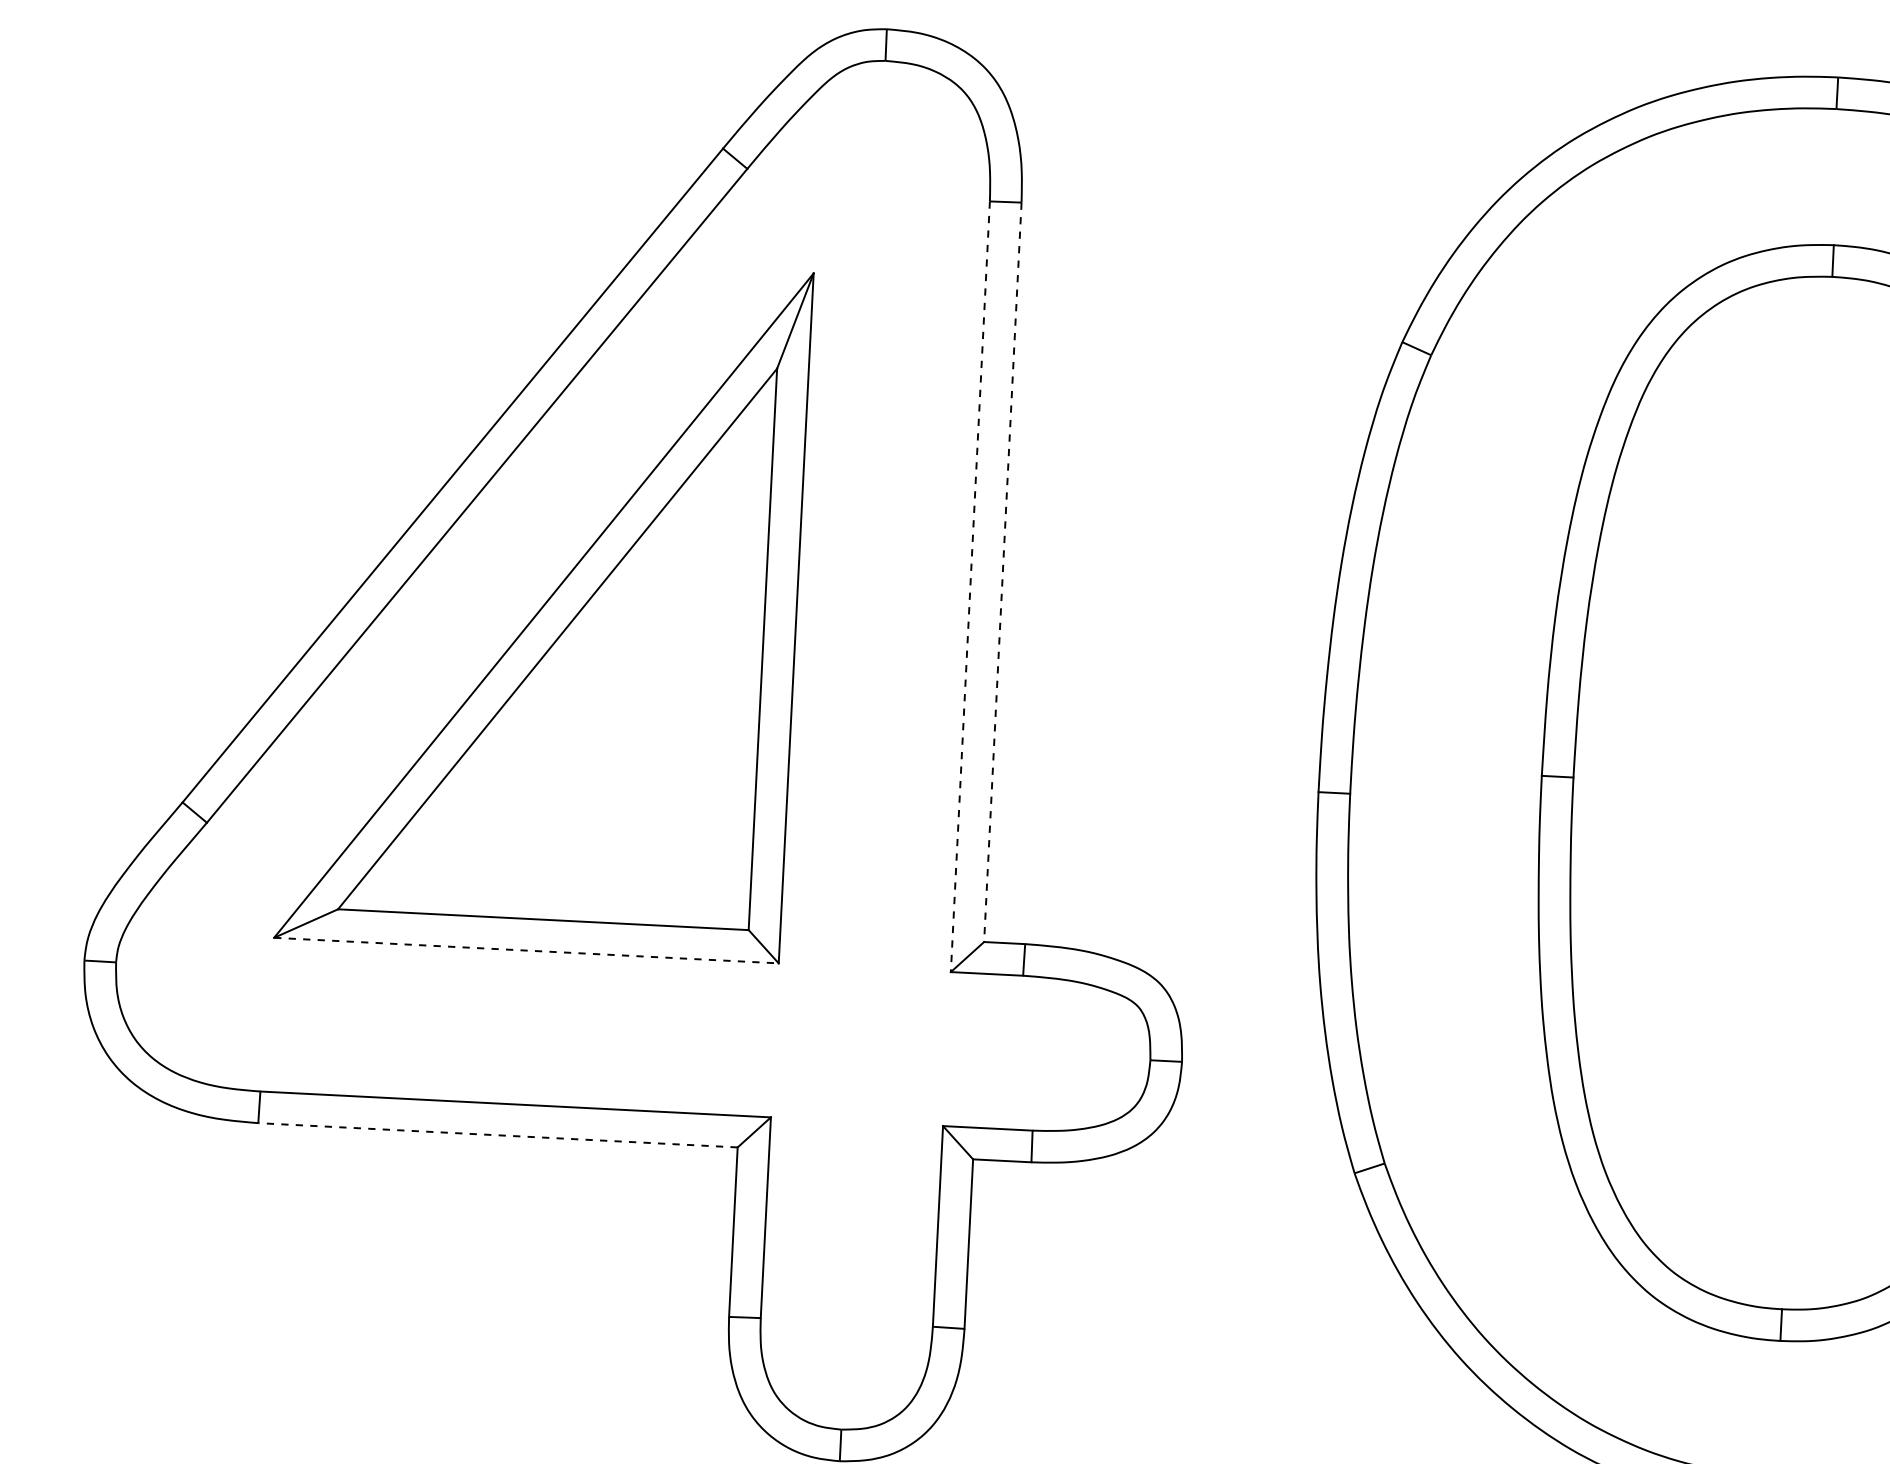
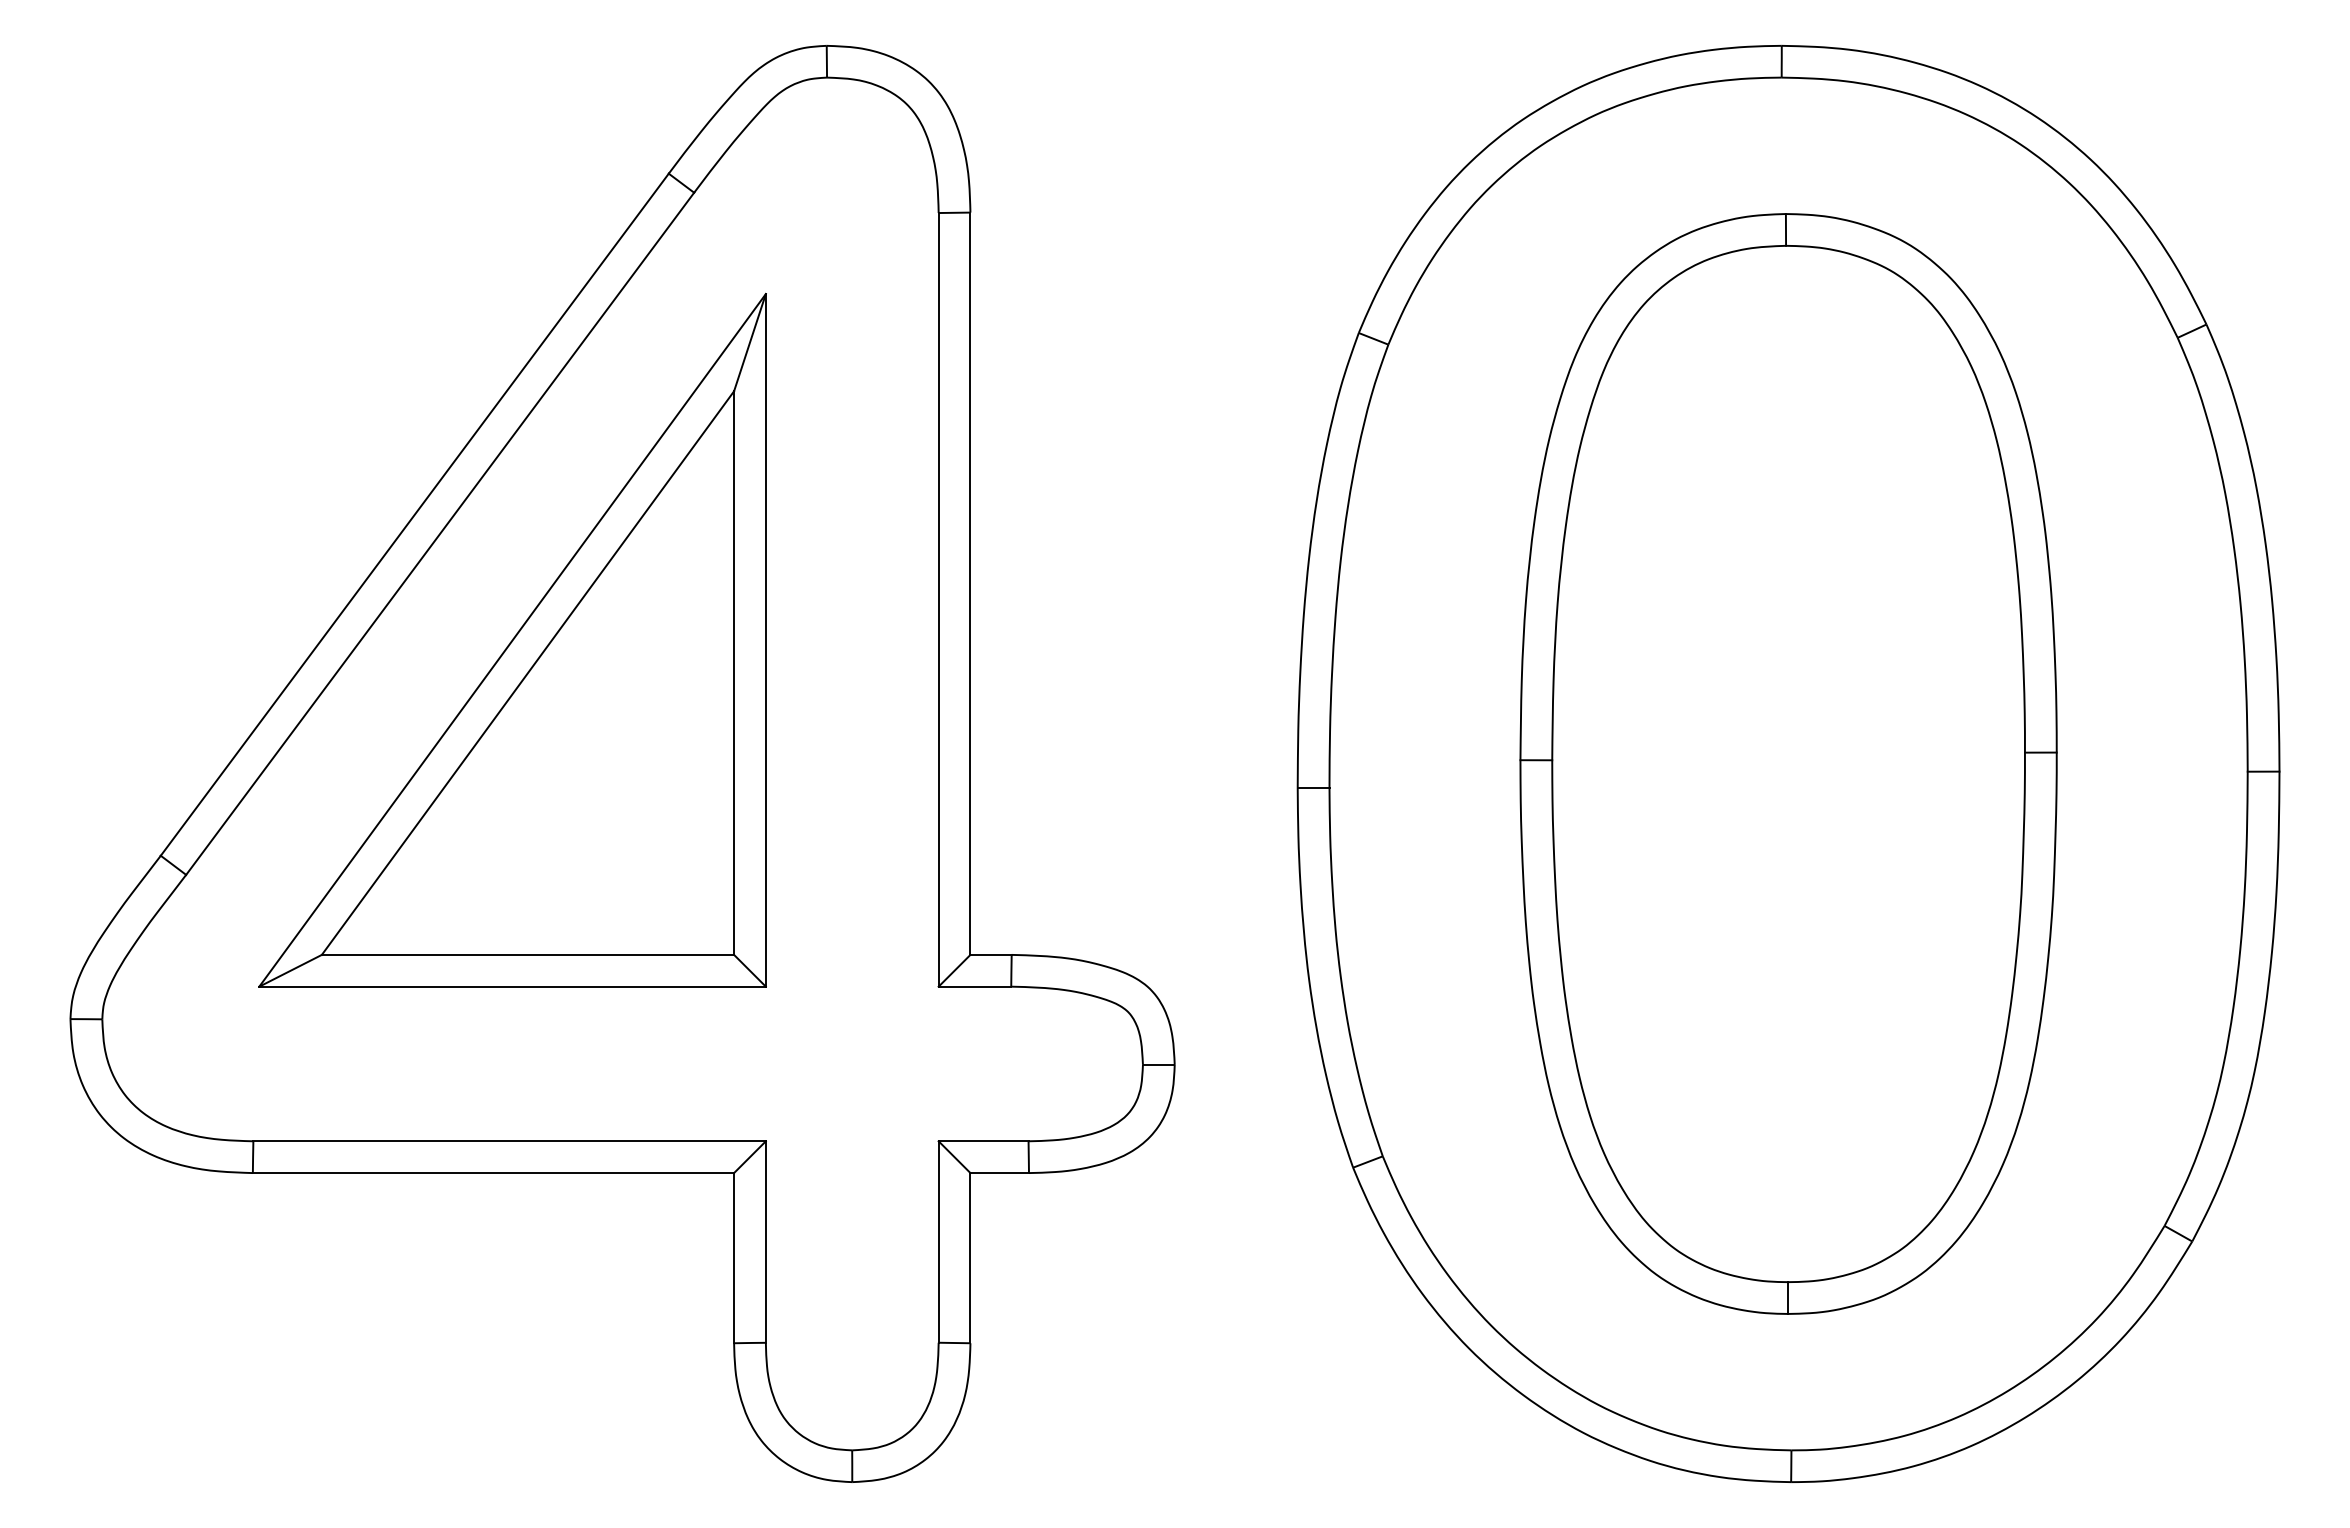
line: (1002, 573) -> (970, 584), dashed -> solid
line: (970, 586) -> (938, 599), dashed -> solid
line: (527, 950) -> (513, 986), dashed -> solid
line: (497, 1135) -> (493, 1173), dashed -> solid

